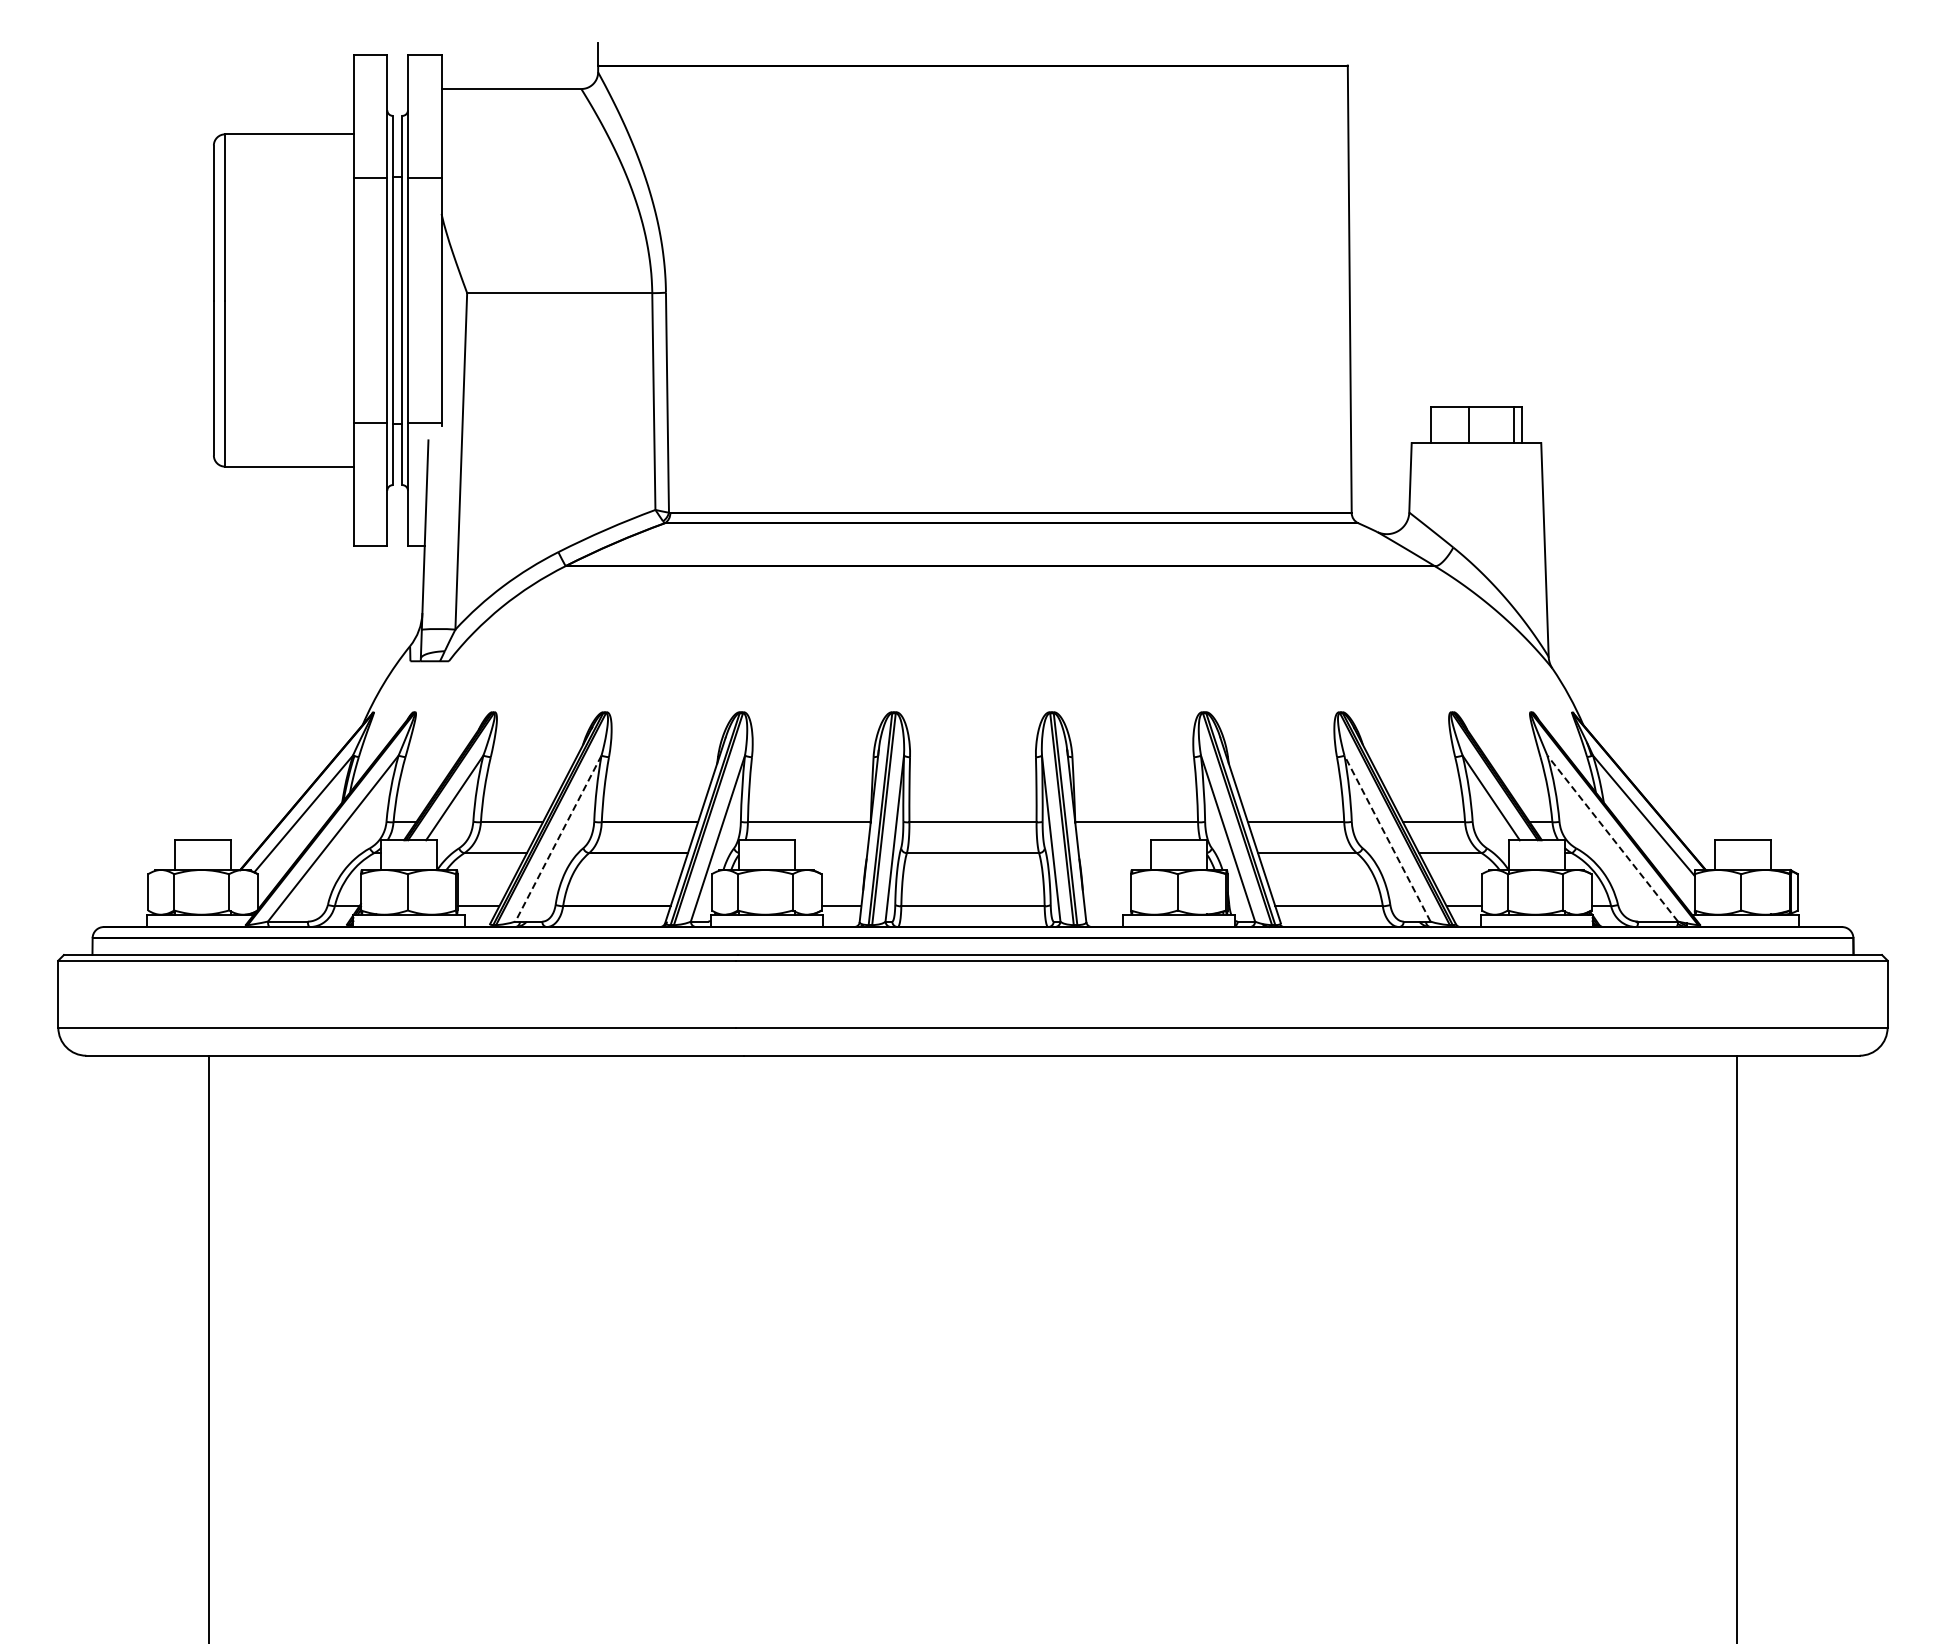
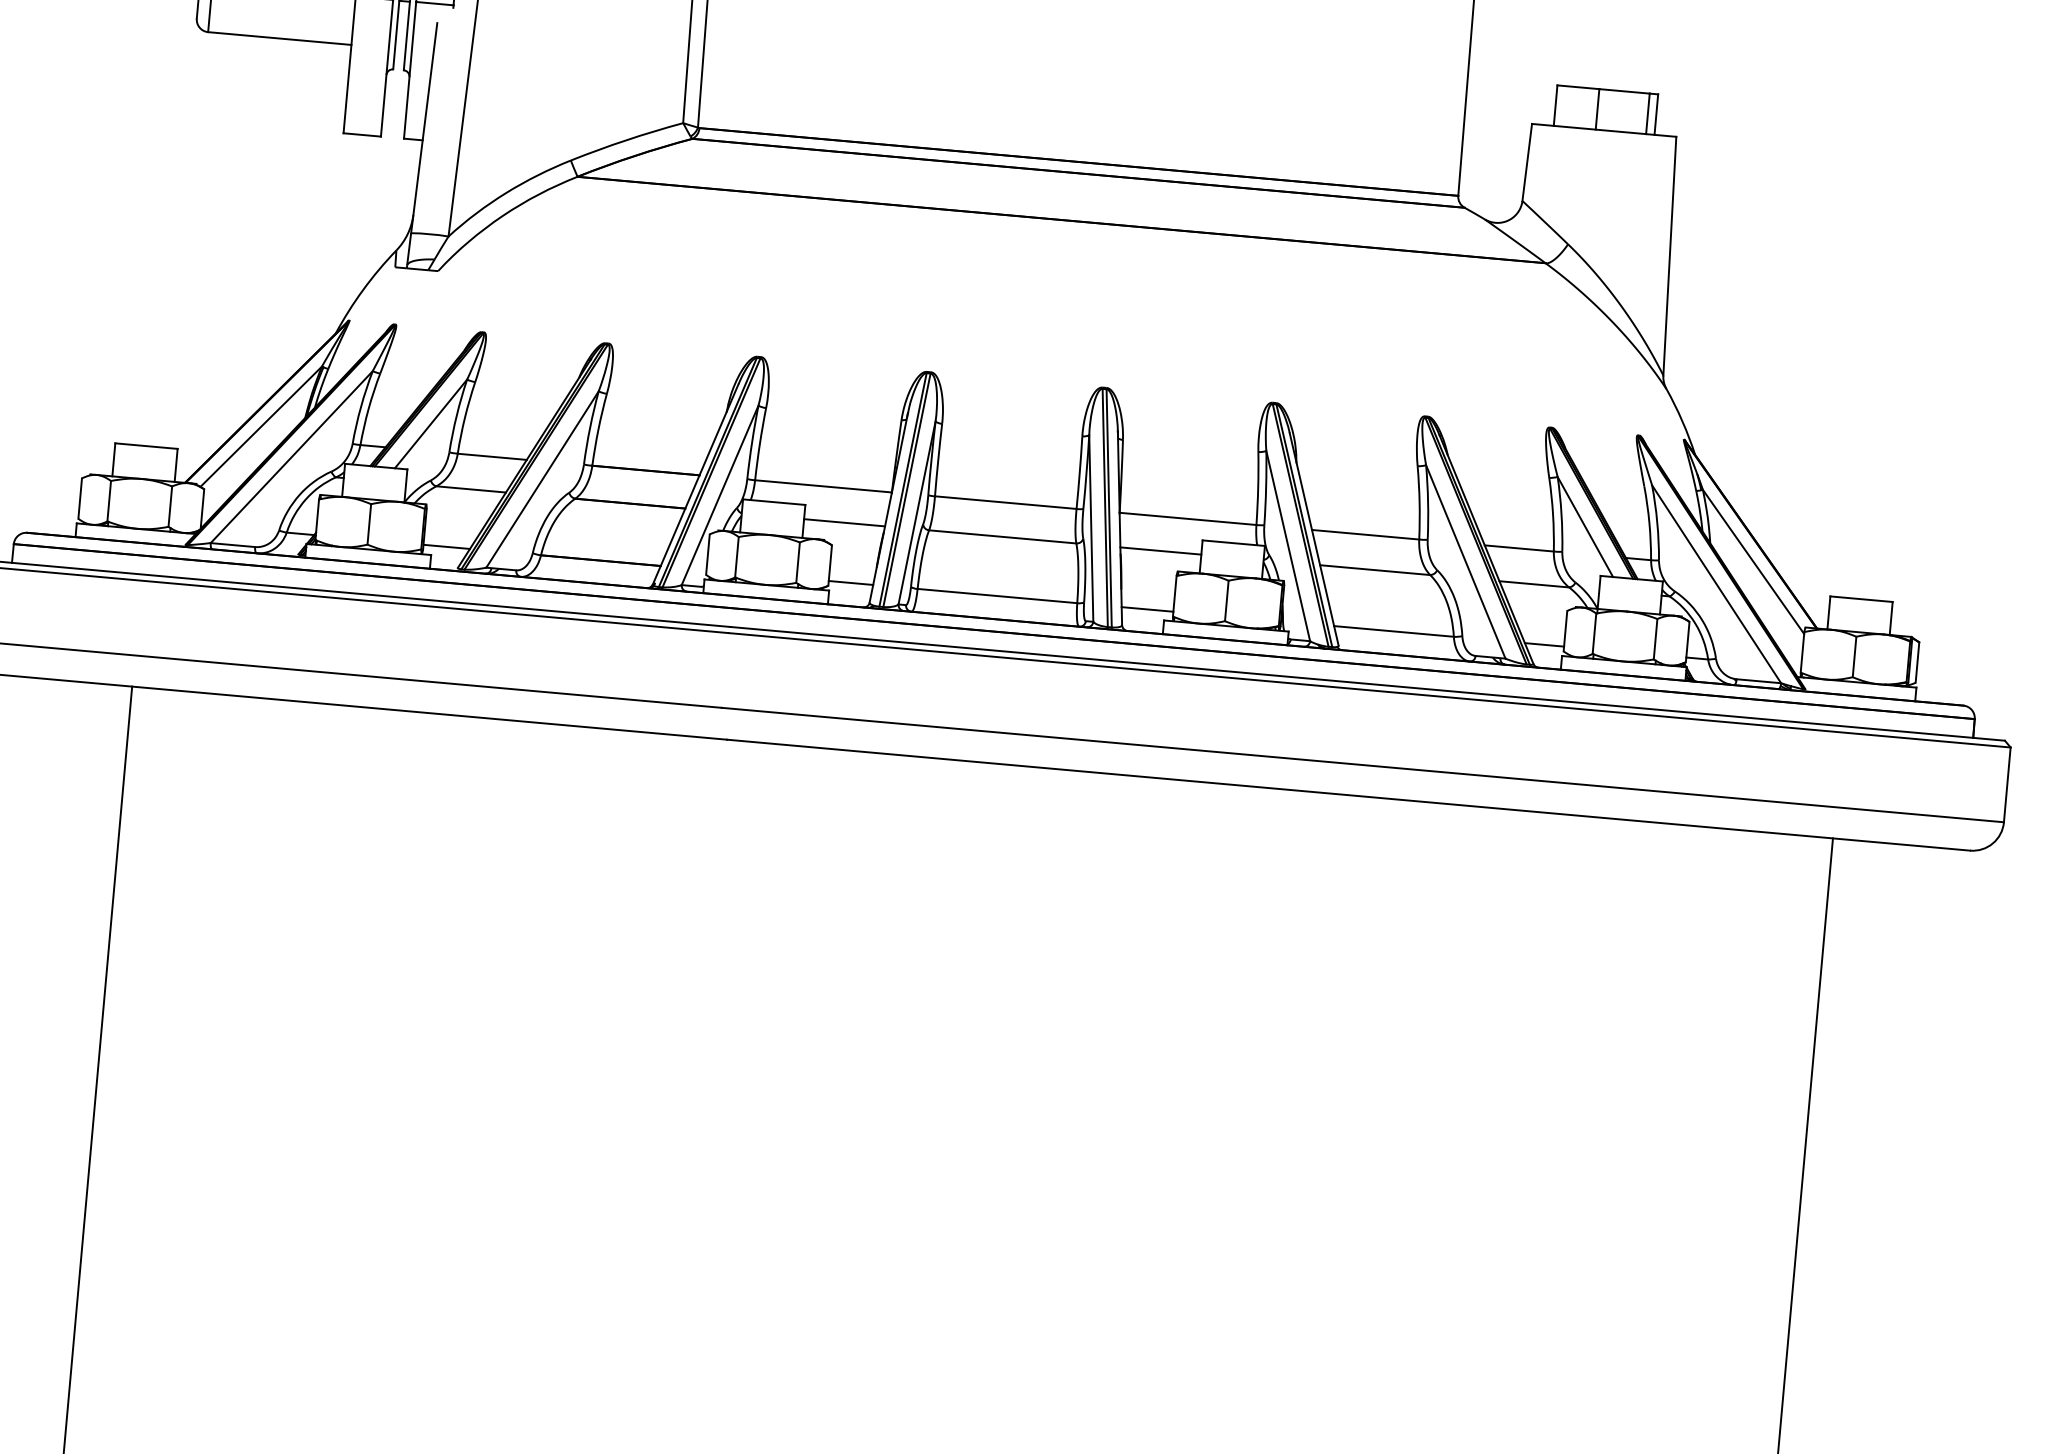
line: (558, 838) -> (542, 479), dashed -> solid
line: (1387, 838) -> (1465, 561), dashed -> solid
line: (1612, 838) -> (1716, 584), dashed -> solid
line: (830, 853) -> (843, 523), added
line: (1114, 853) -> (1160, 551), added
line: (1107, 906) -> (1147, 609), added

